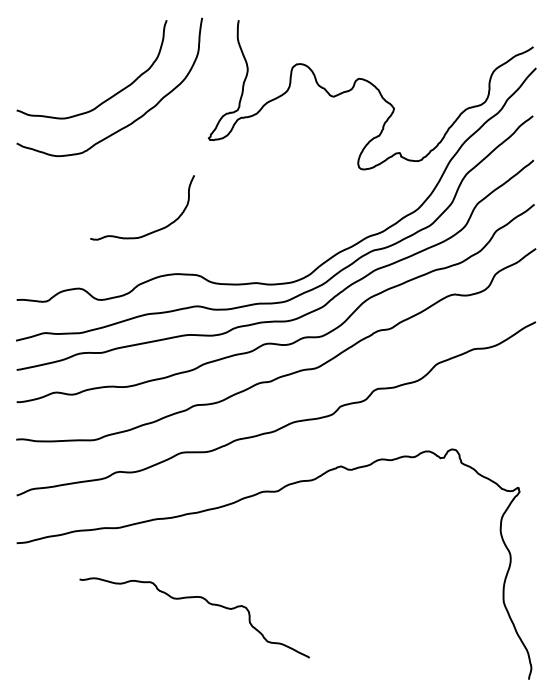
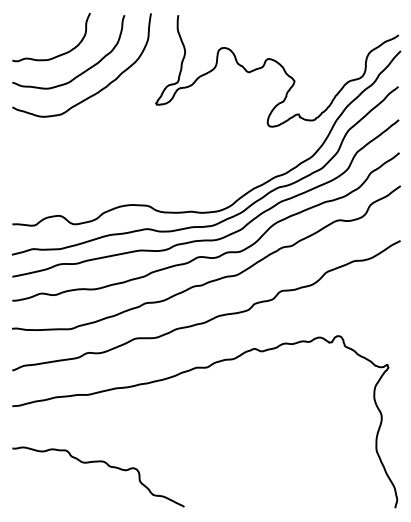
curve: (149, 231) -> (56, 55), moved
curve: (194, 598) -> (98, 462), moved

